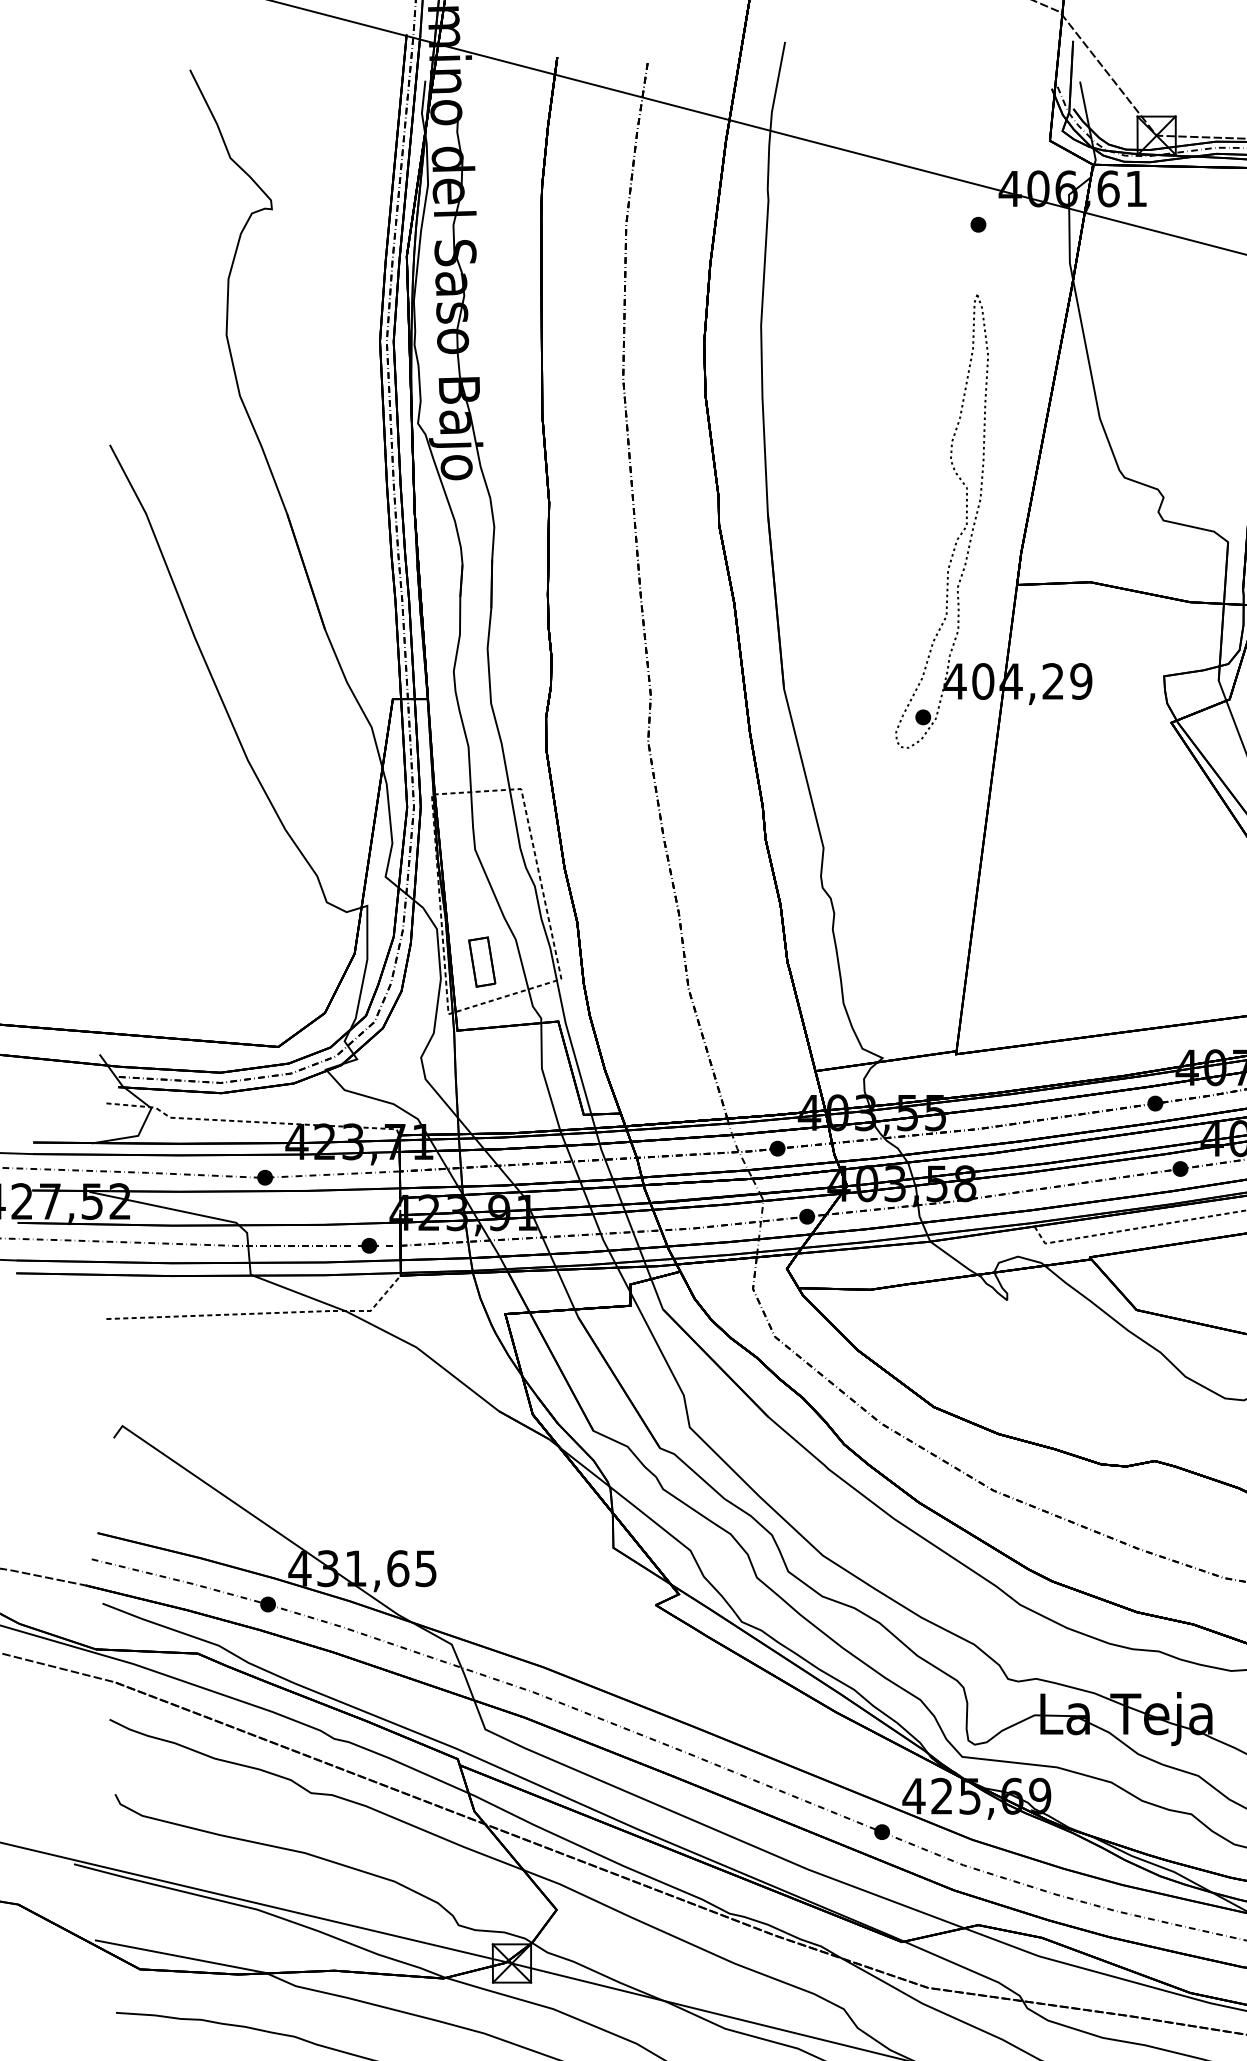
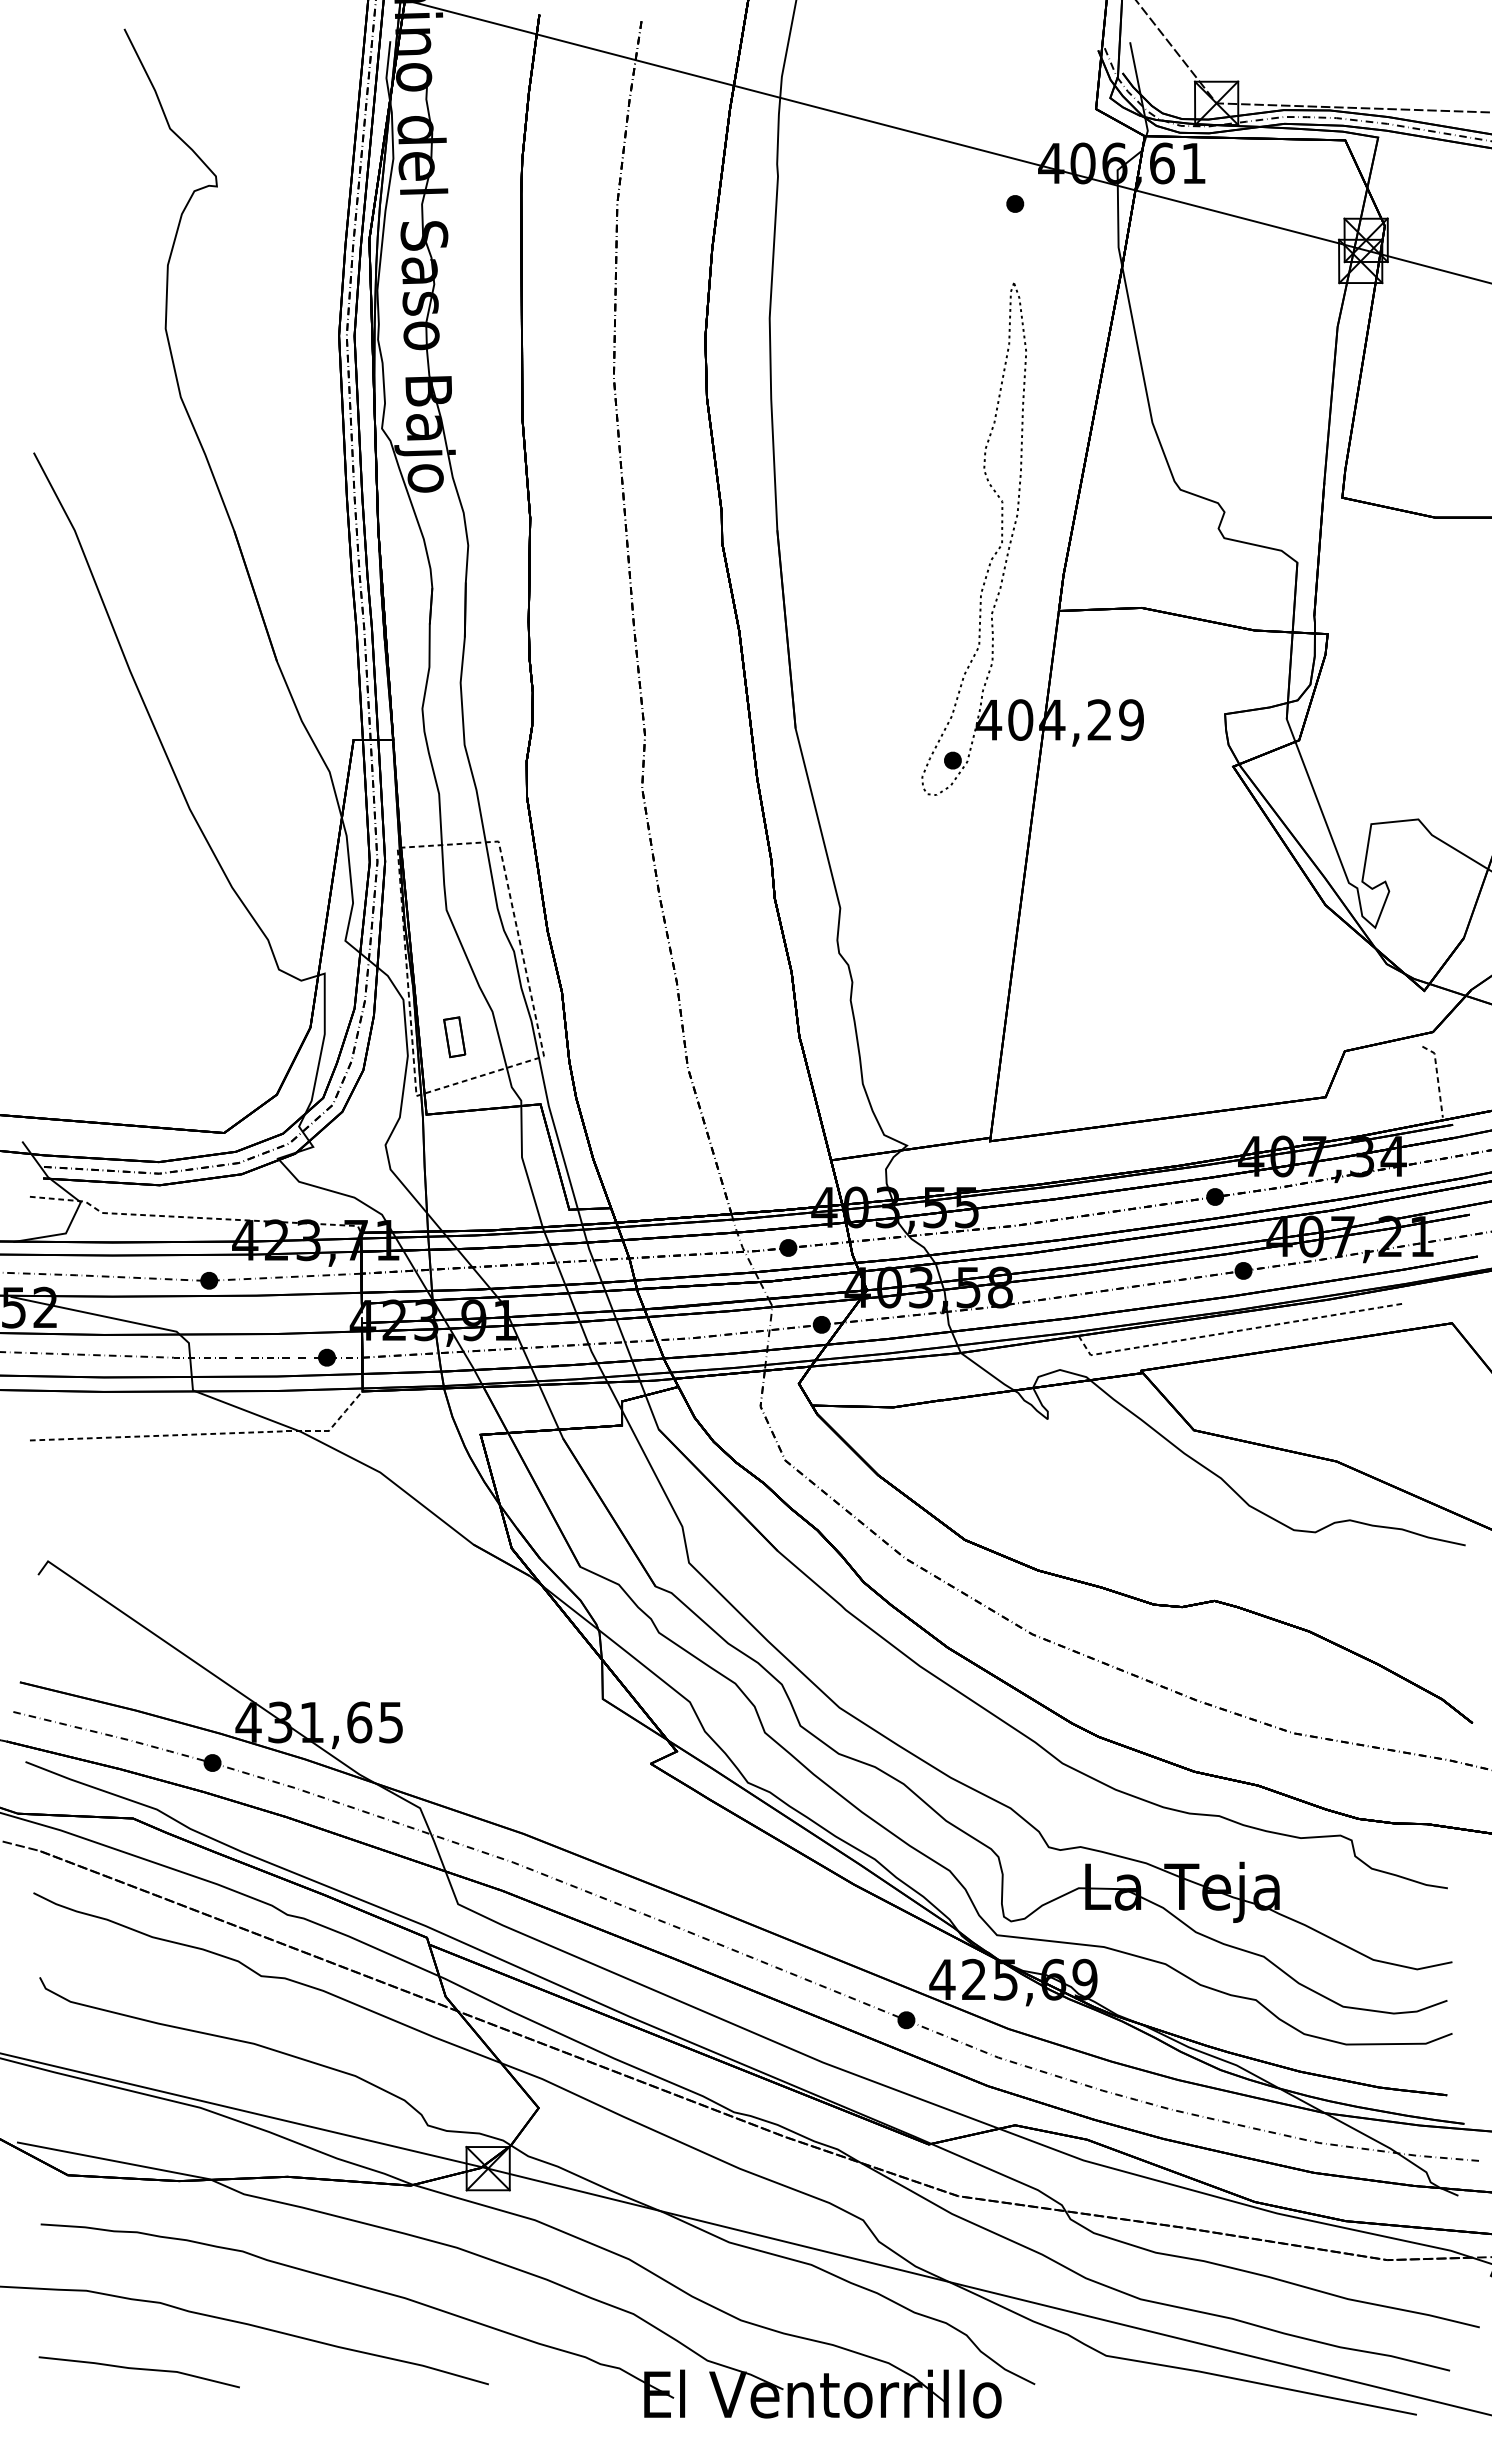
part: (482, 962) -> (454, 1037), size x0.71

